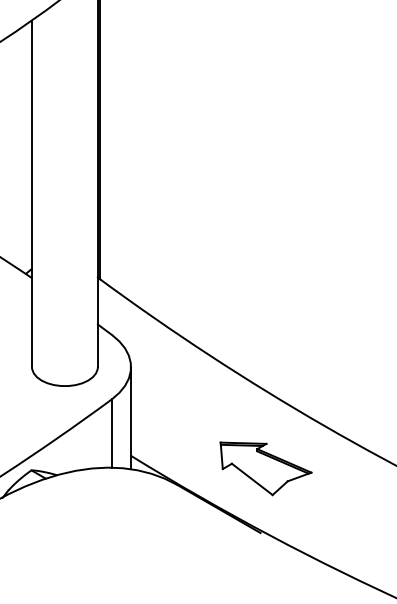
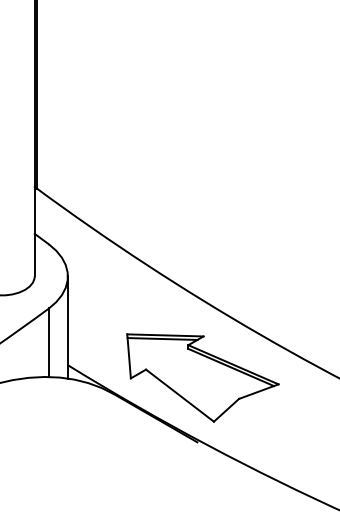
part: (265, 468) -> (202, 377), size x1.67

